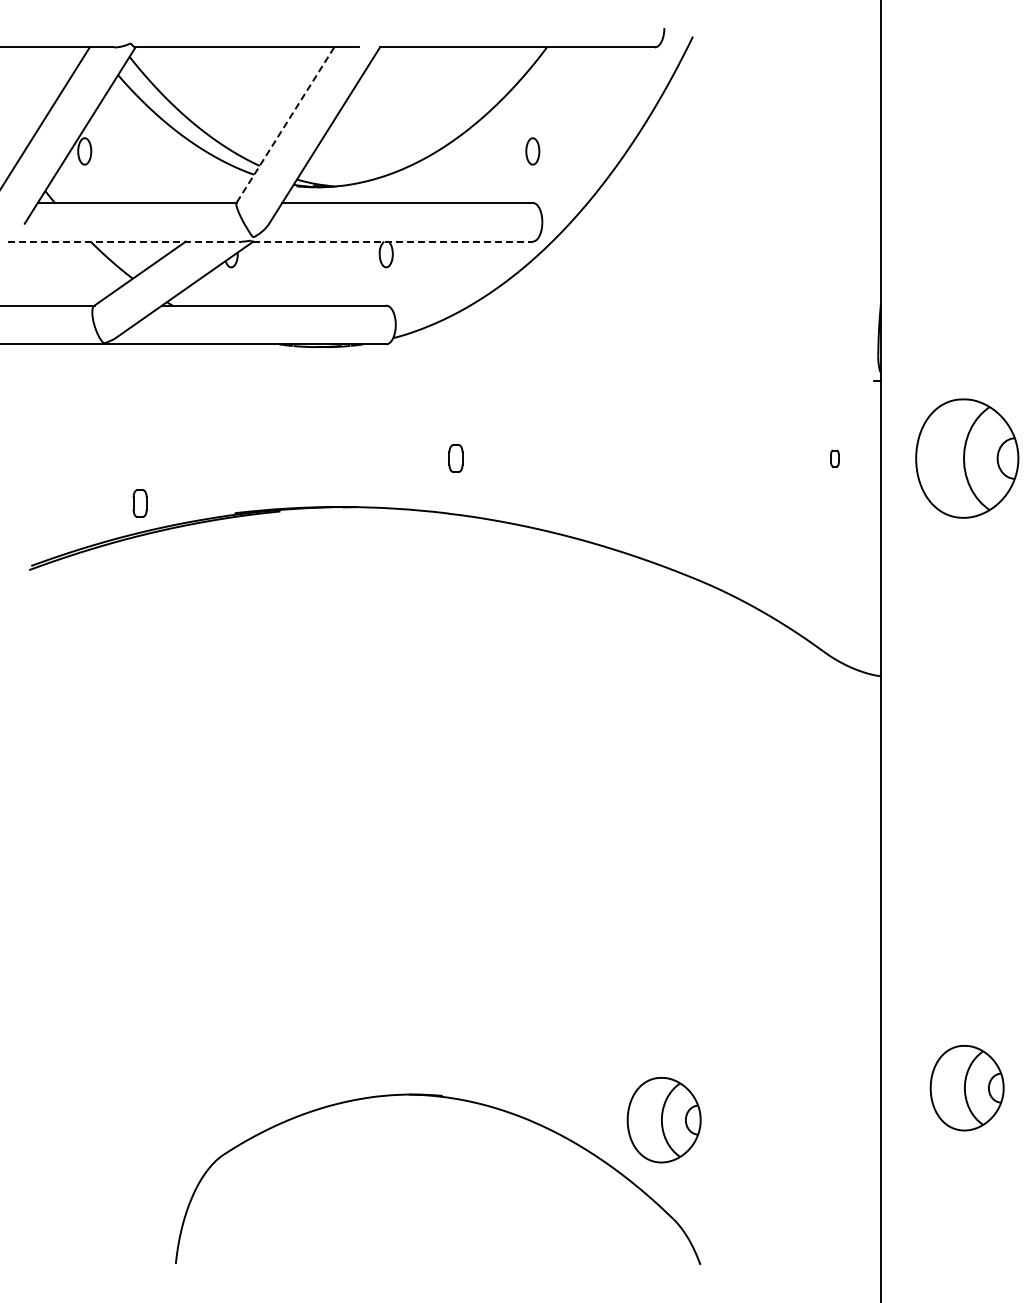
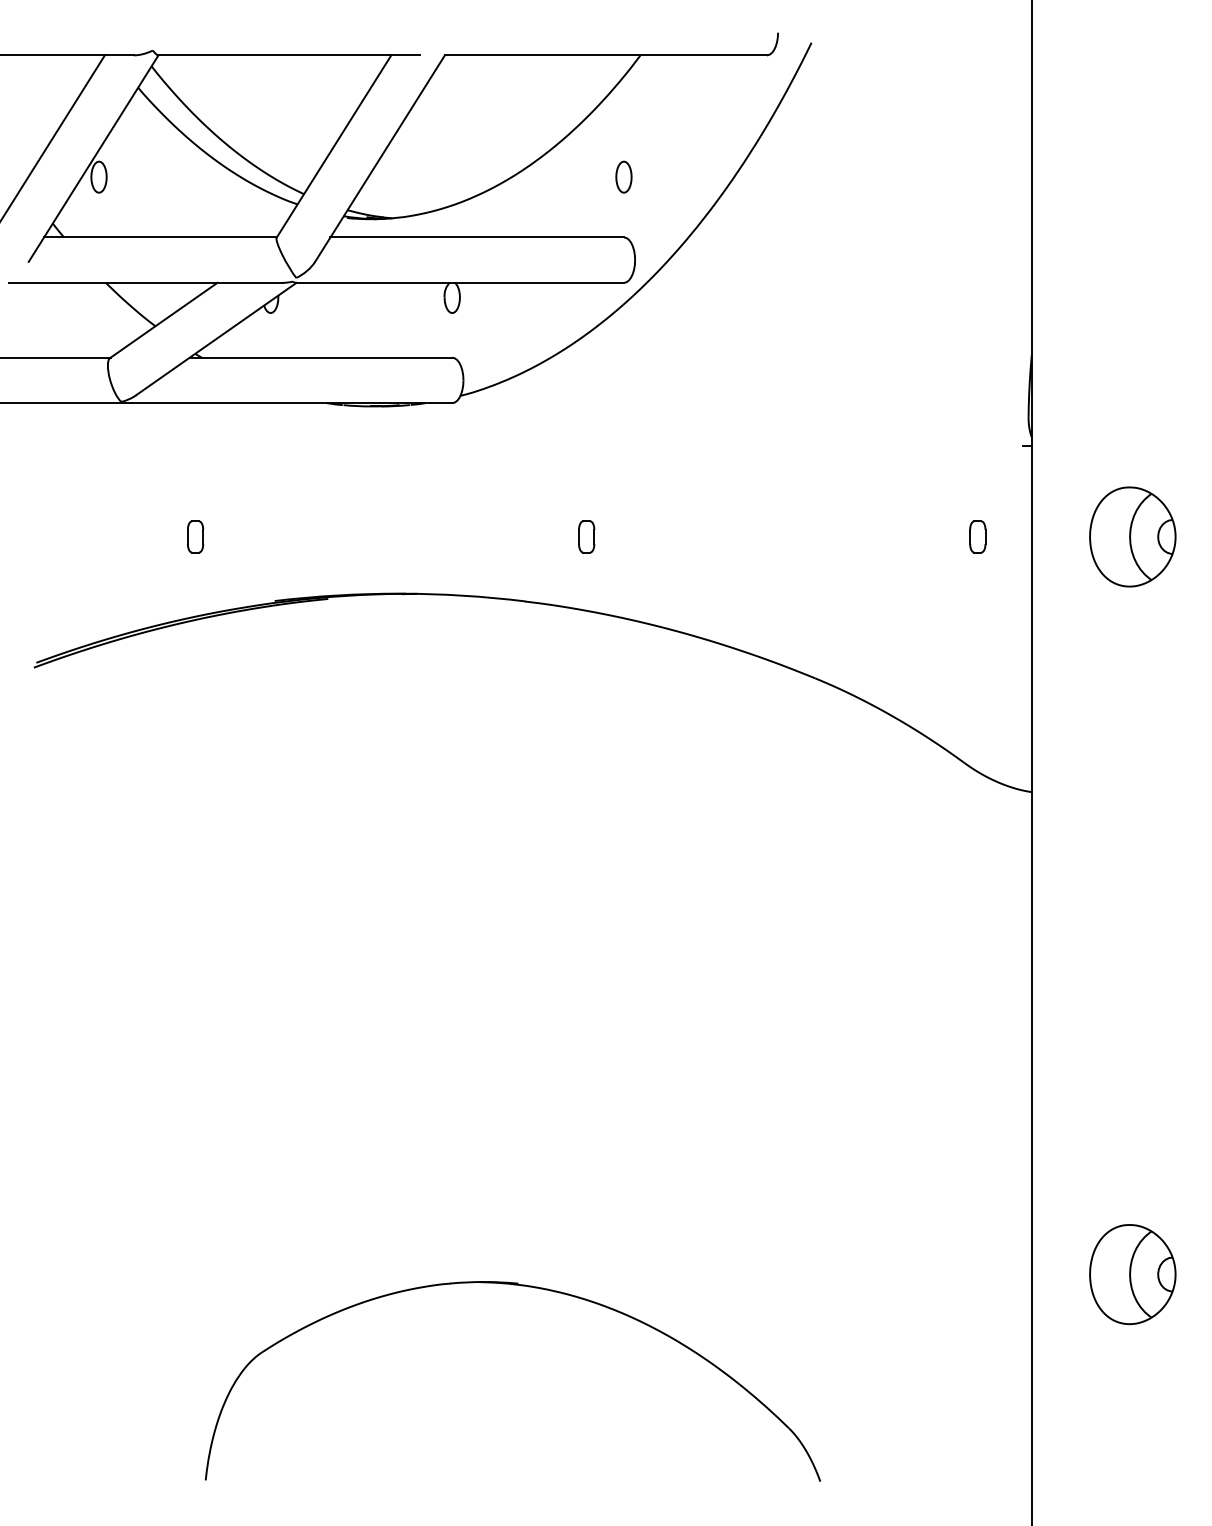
line: (285, 125) -> (334, 146), dashed -> solid
line: (125, 241) -> (146, 282), dashed -> solid
line: (393, 241) -> (460, 282), dashed -> solid
part: (455, 458) -> (586, 536), moved
part: (834, 458) -> (977, 536), size x1.67
part: (966, 458) -> (1132, 536), size x0.71
part: (139, 503) -> (194, 536), moved
part: (663, 1120) -> (777, 1312), removed

